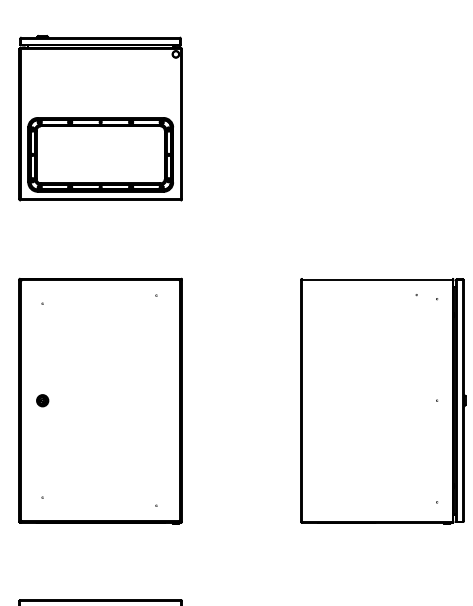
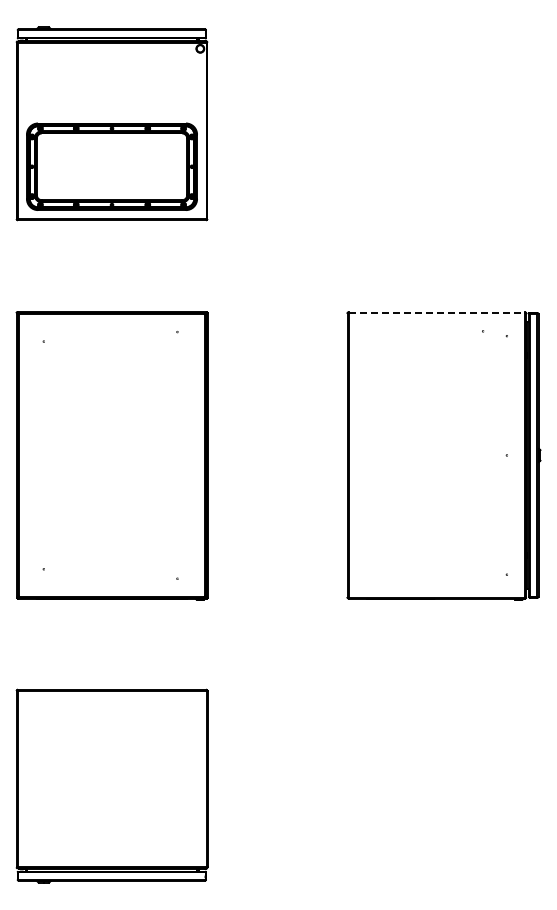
line: (377, 279) -> (437, 313), solid -> dashed
part: (42, 399) -> (43, 454), removed

